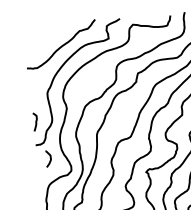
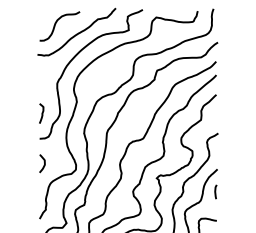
curve: (41, 39) -> (56, 24), added
curve: (50, 158) -> (44, 163), moved

